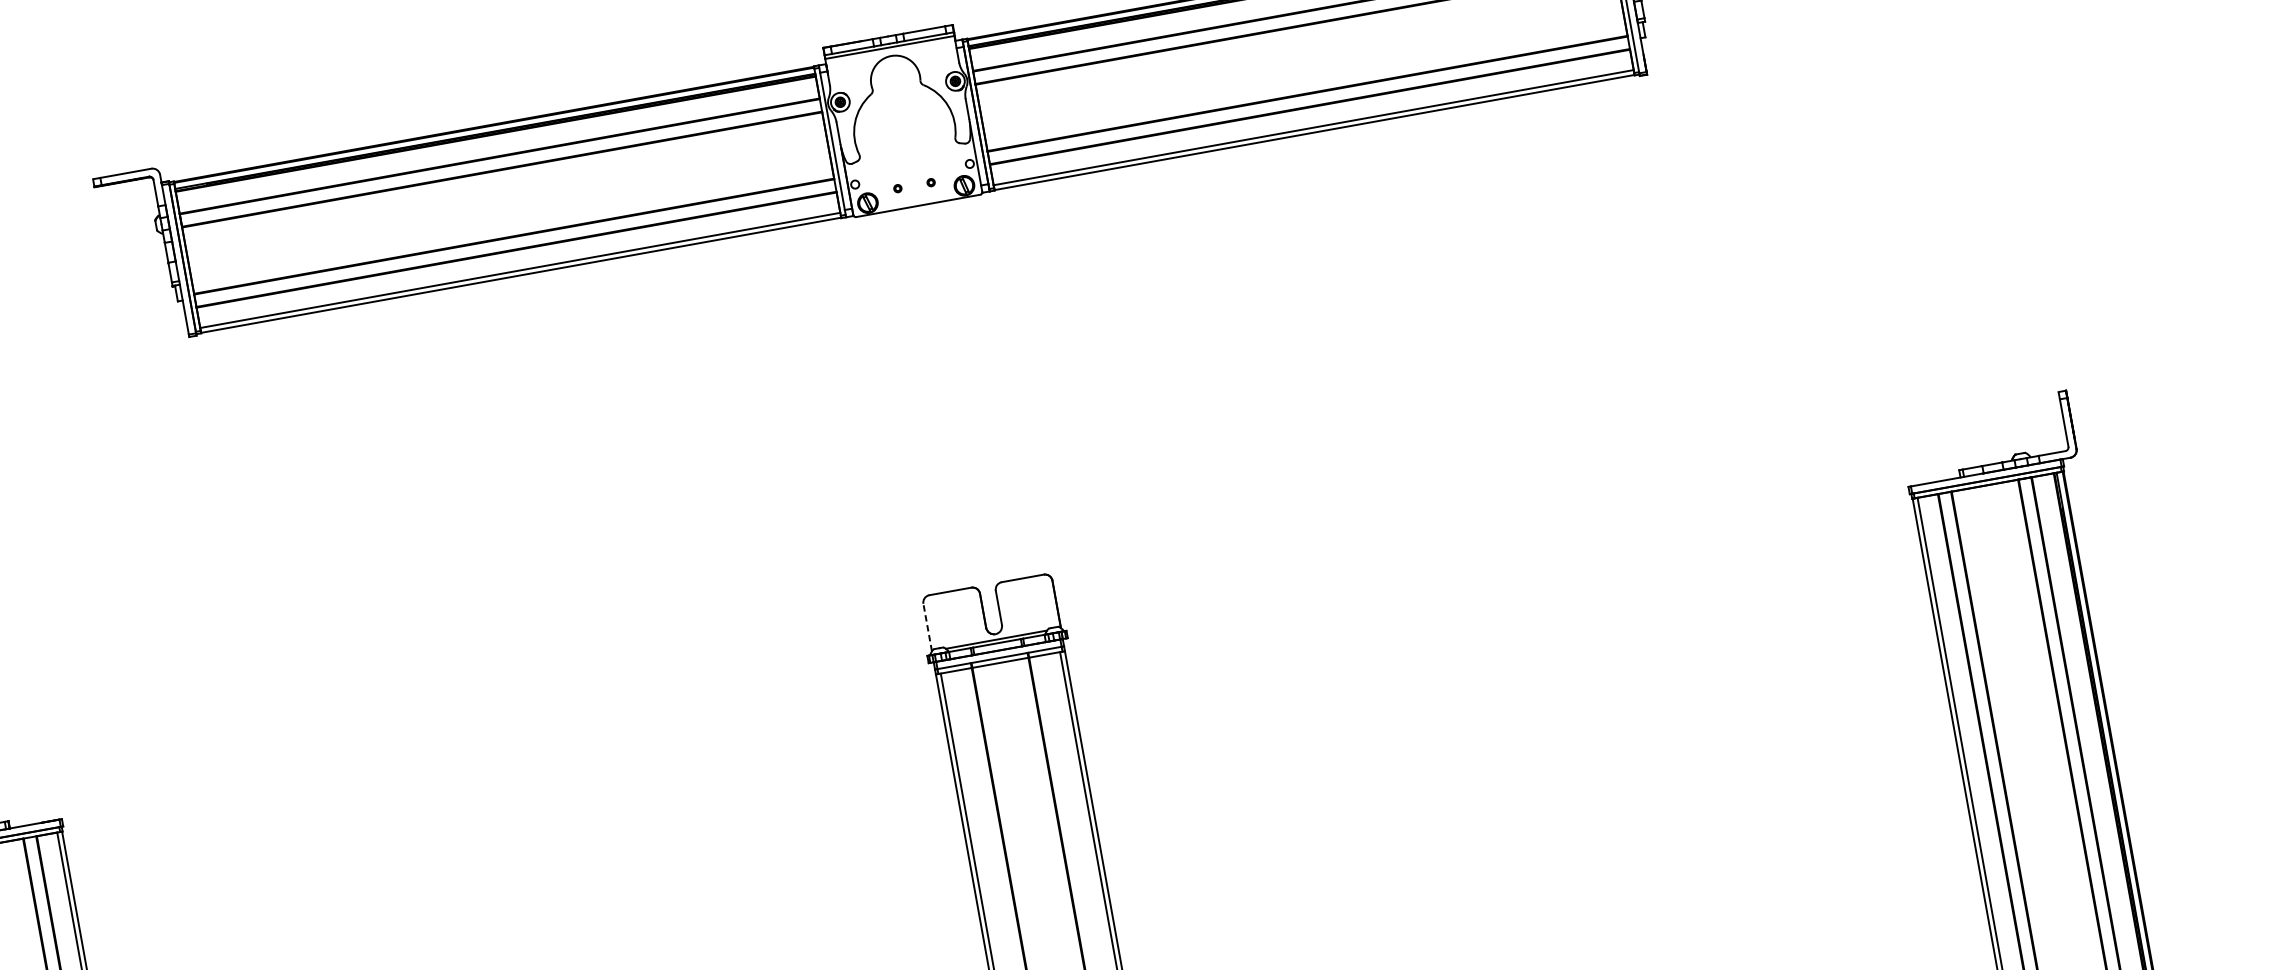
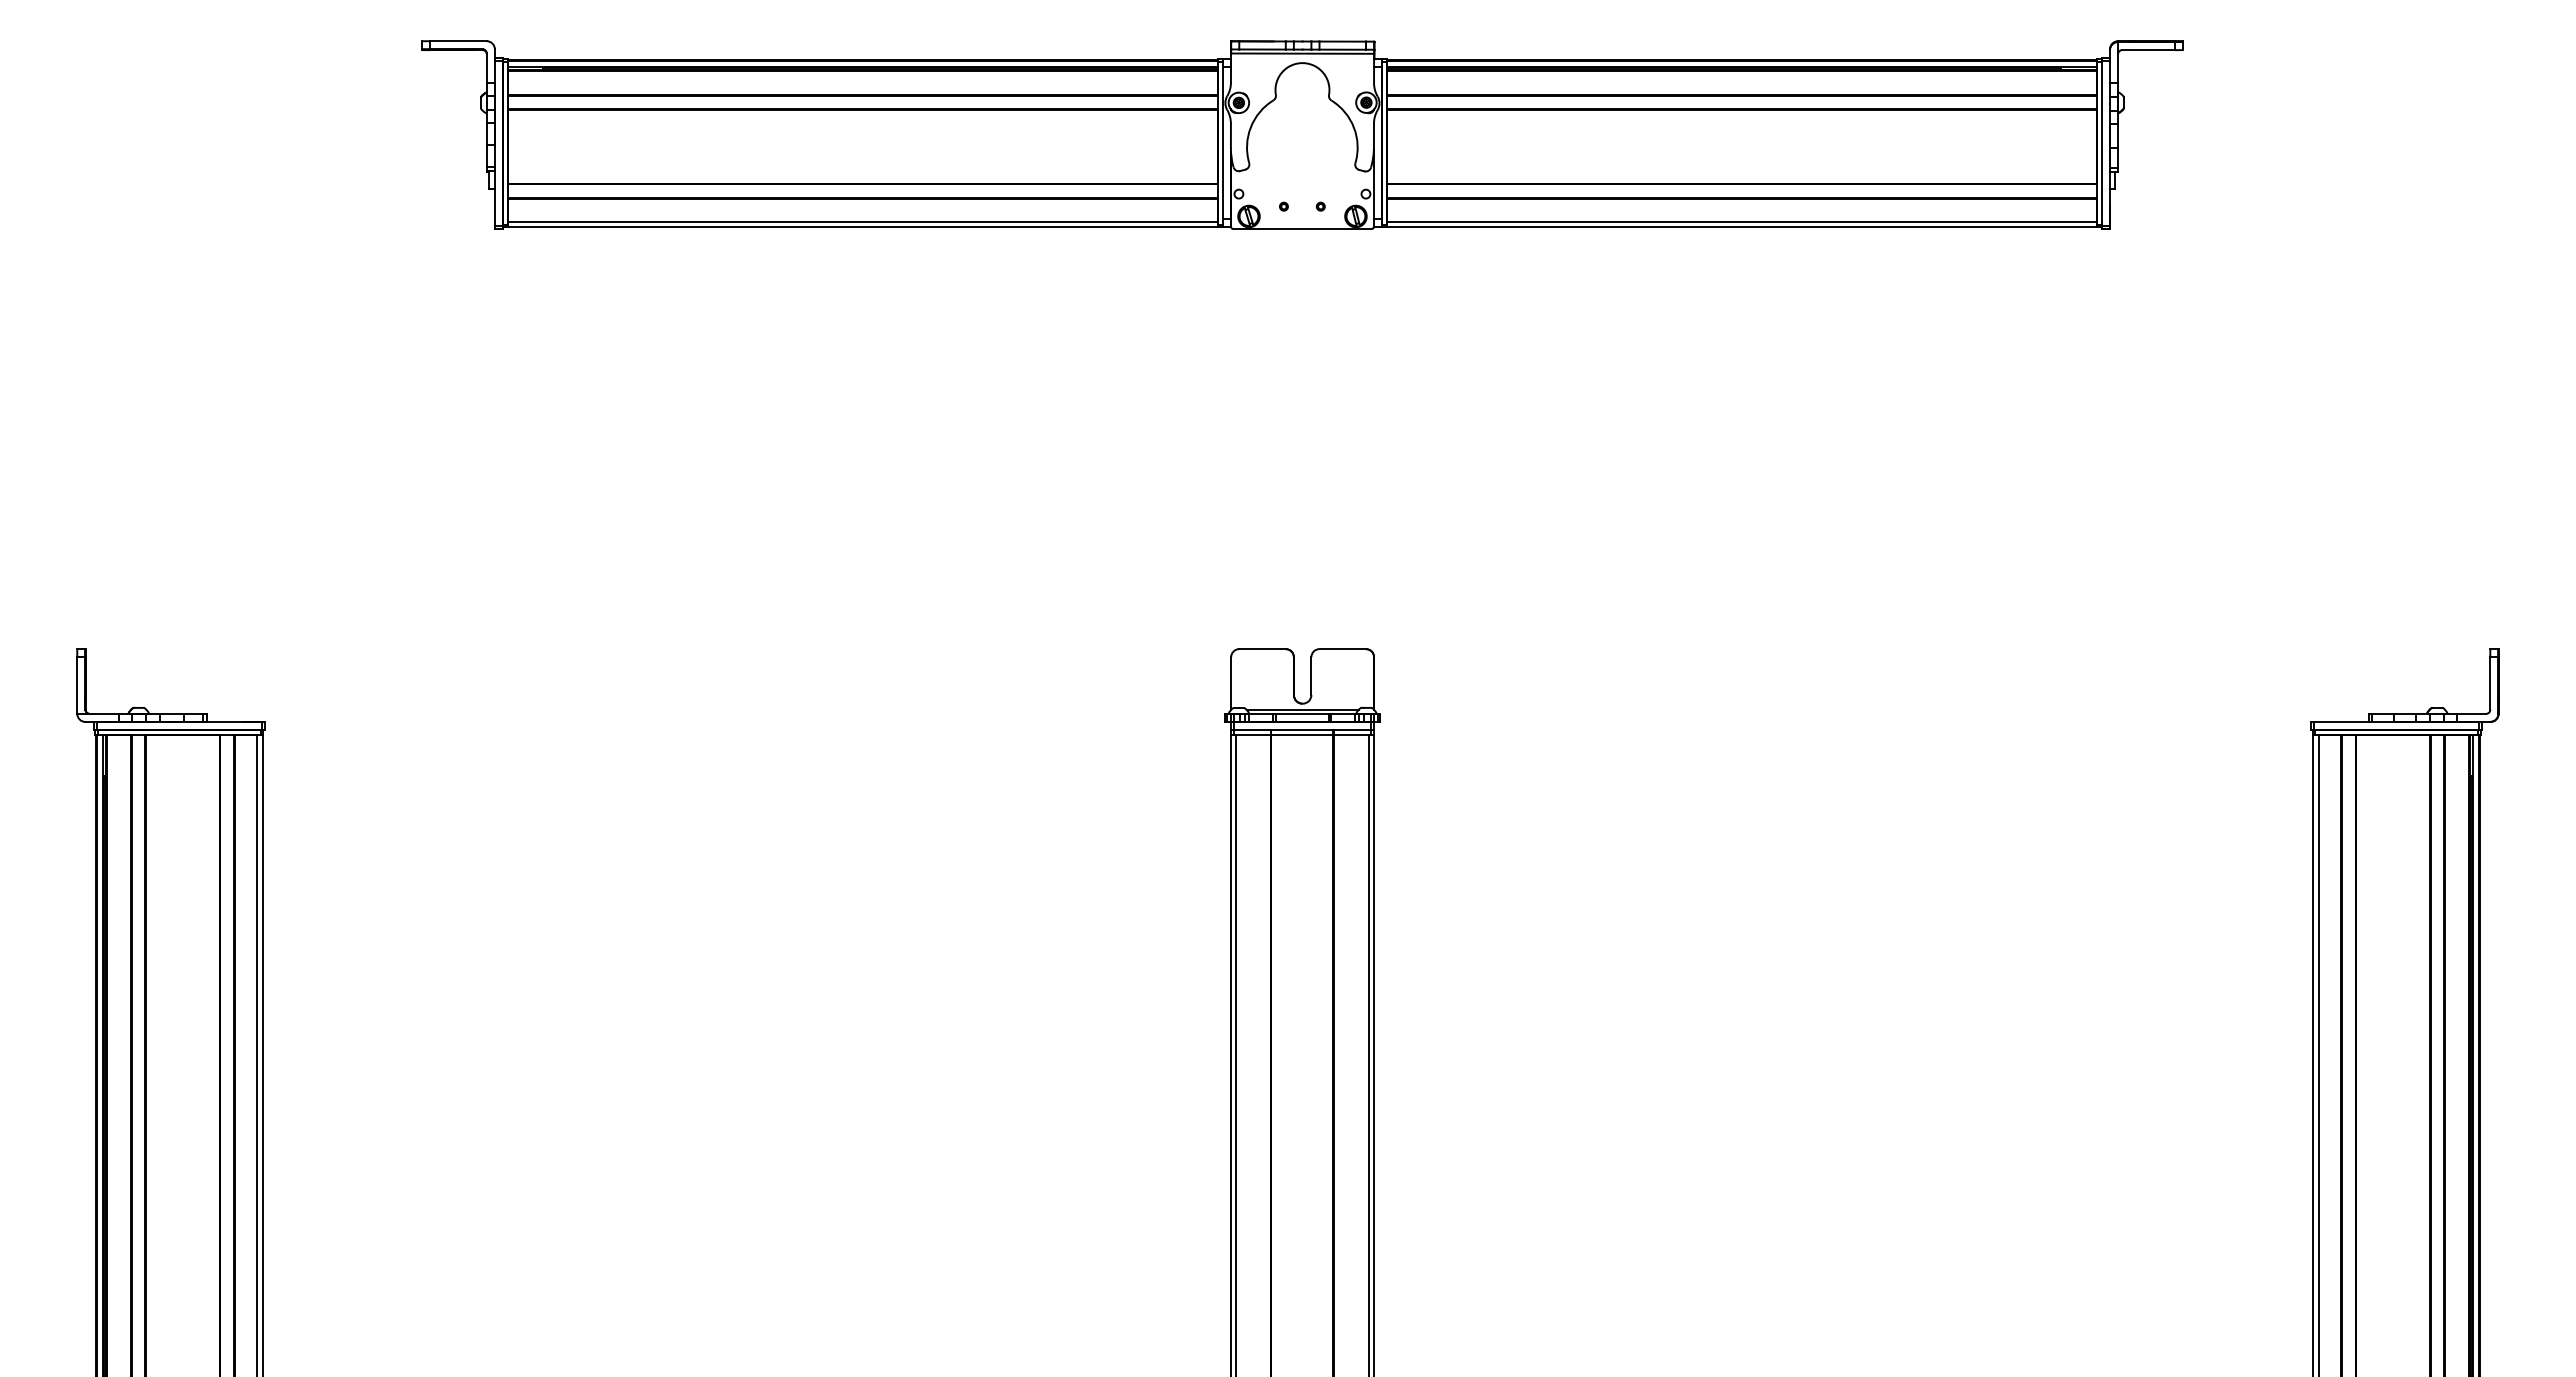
line: (927, 627) -> (1231, 683), dashed -> solid

